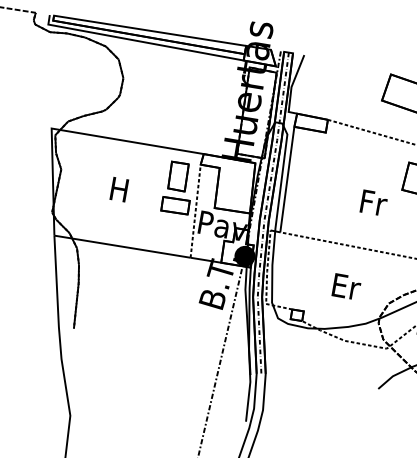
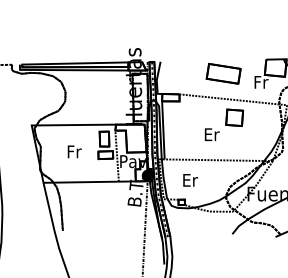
text: (120, 189) -> (74, 151), H -> Fr
text: (372, 202) -> (211, 134), Fr -> Er
text: (346, 287) -> (190, 180), moved

